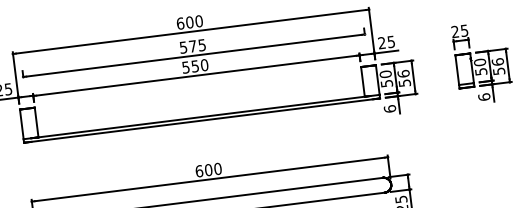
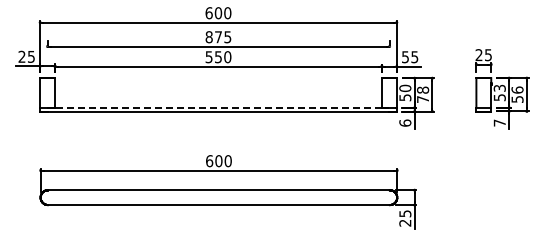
text: (382, 43) -> (405, 57), 25 -> 55
text: (182, 47) -> (208, 37), 575 -> 875
text: (479, 61) -> (499, 87), 50 -> 53
text: (404, 78) -> (423, 94), 56 -> 78
text: (483, 96) -> (499, 122), 6 -> 7
line: (200, 116) -> (217, 107), solid -> dashed

